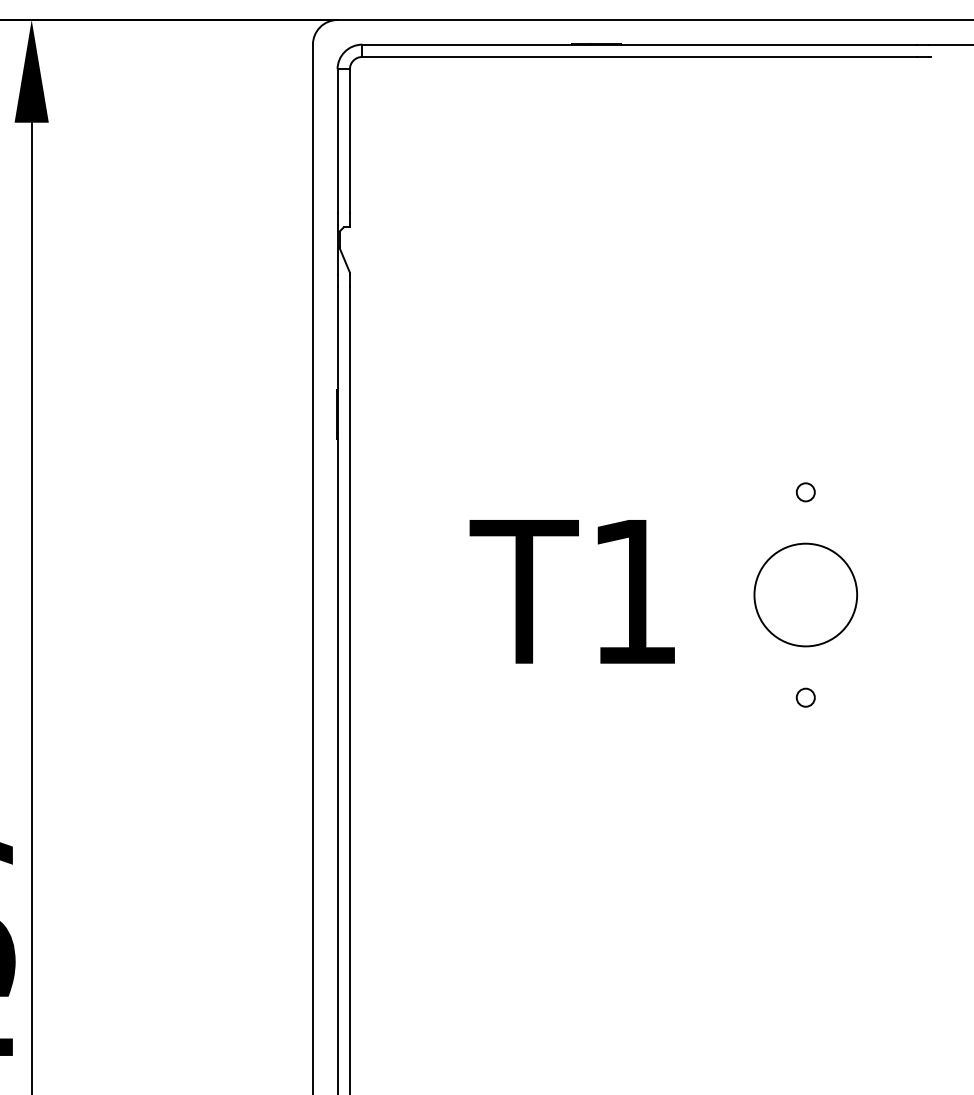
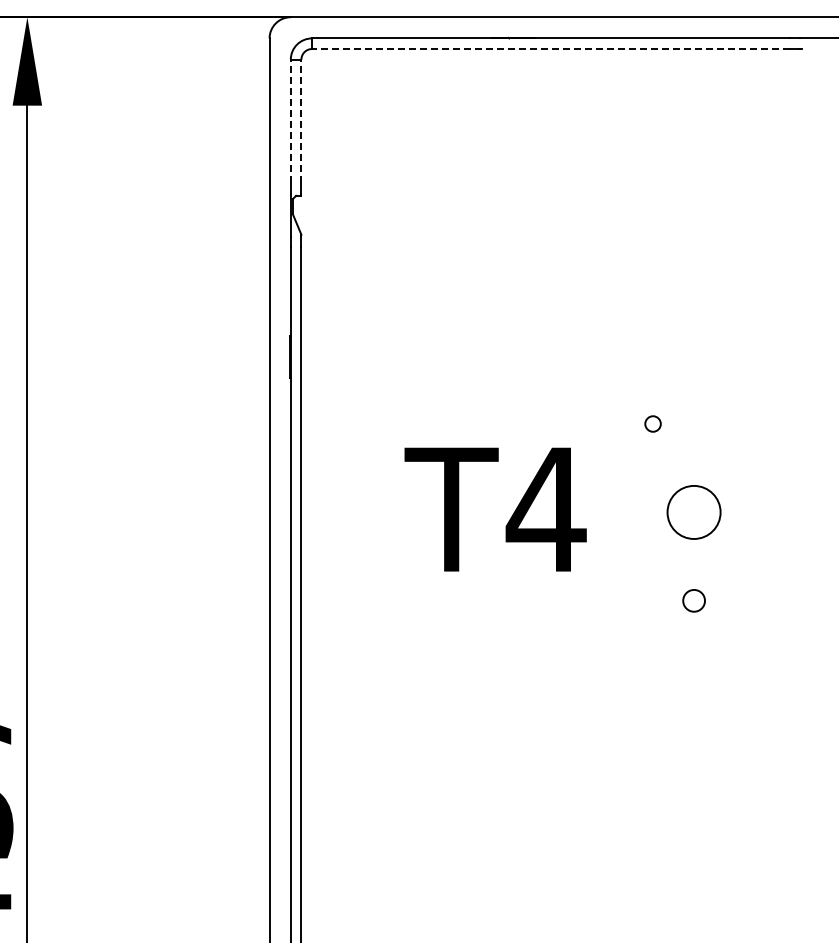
line: (639, 57) -> (550, 49), solid -> dashed
line: (337, 141) -> (290, 121), solid -> dashed
line: (349, 141) -> (301, 121), solid -> dashed
circle: (805, 491) -> (652, 423), moved
text: (633, 591) -> (545, 509), T1 -> T4
circle: (805, 595) -> (693, 512), size x0.6
circle: (805, 697) -> (693, 600), size x1.4

